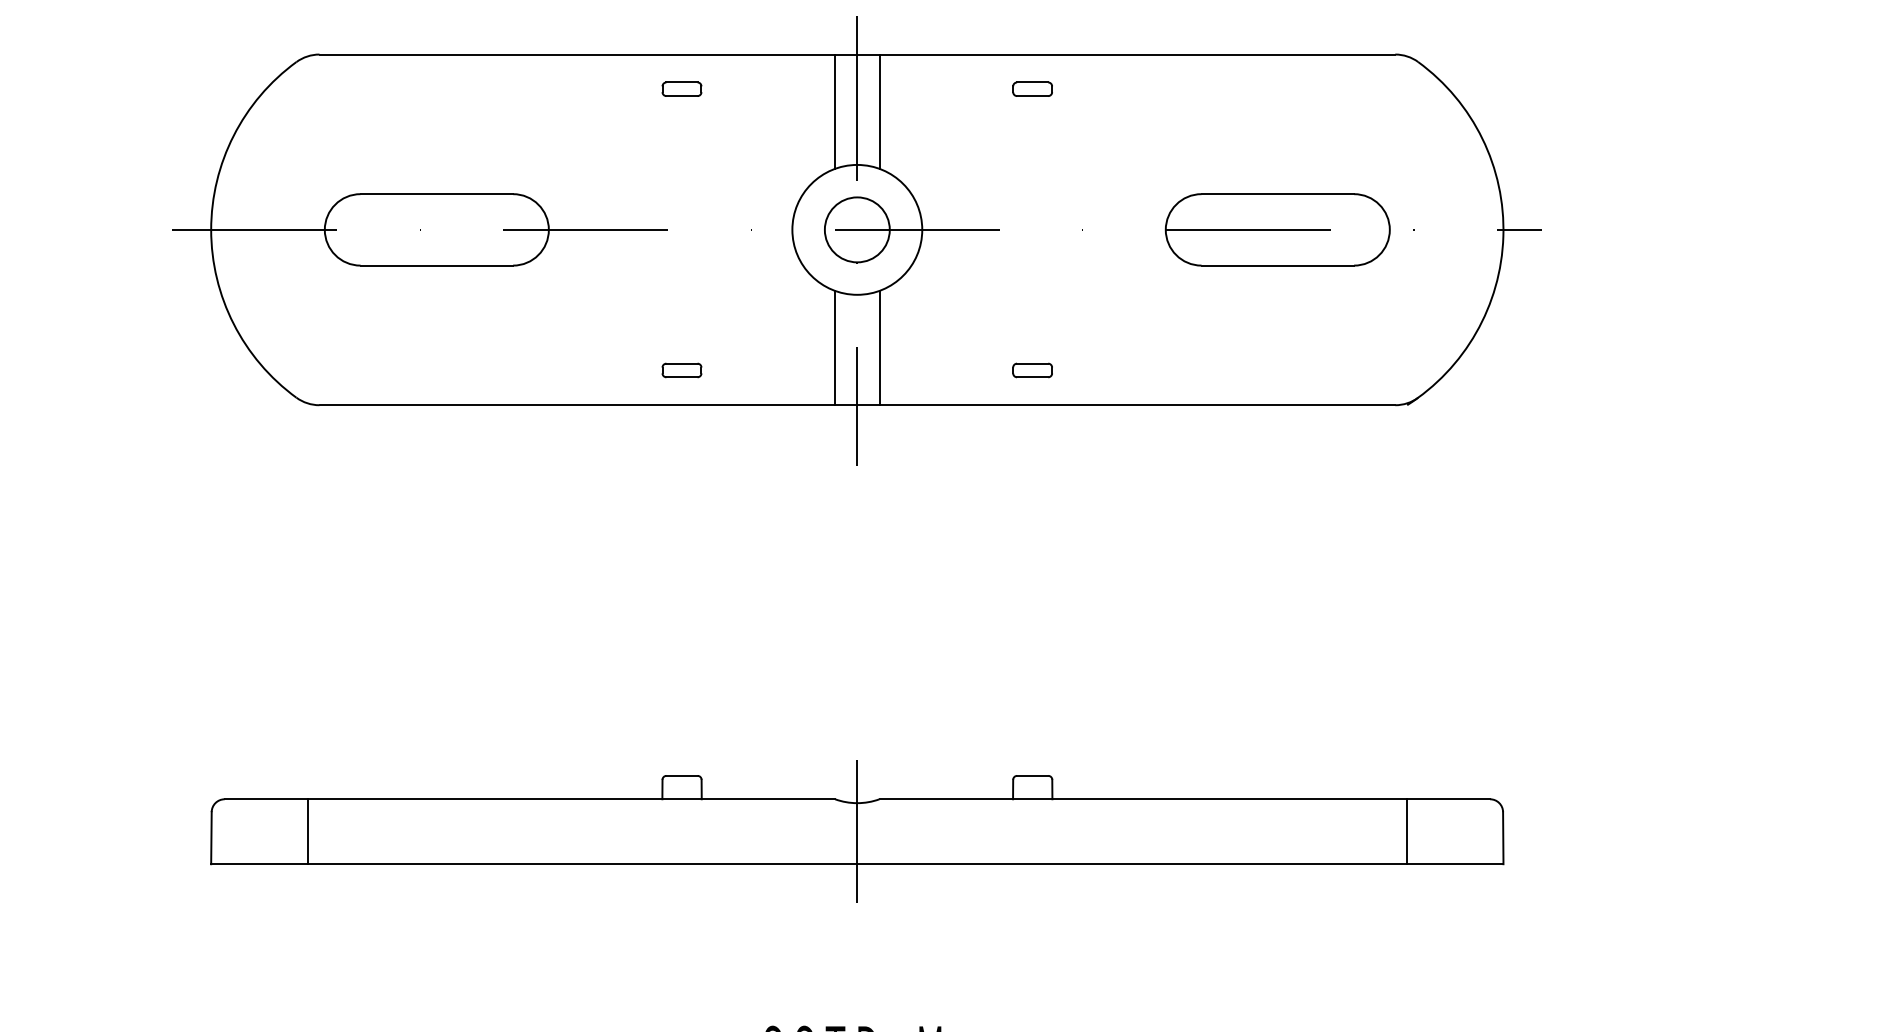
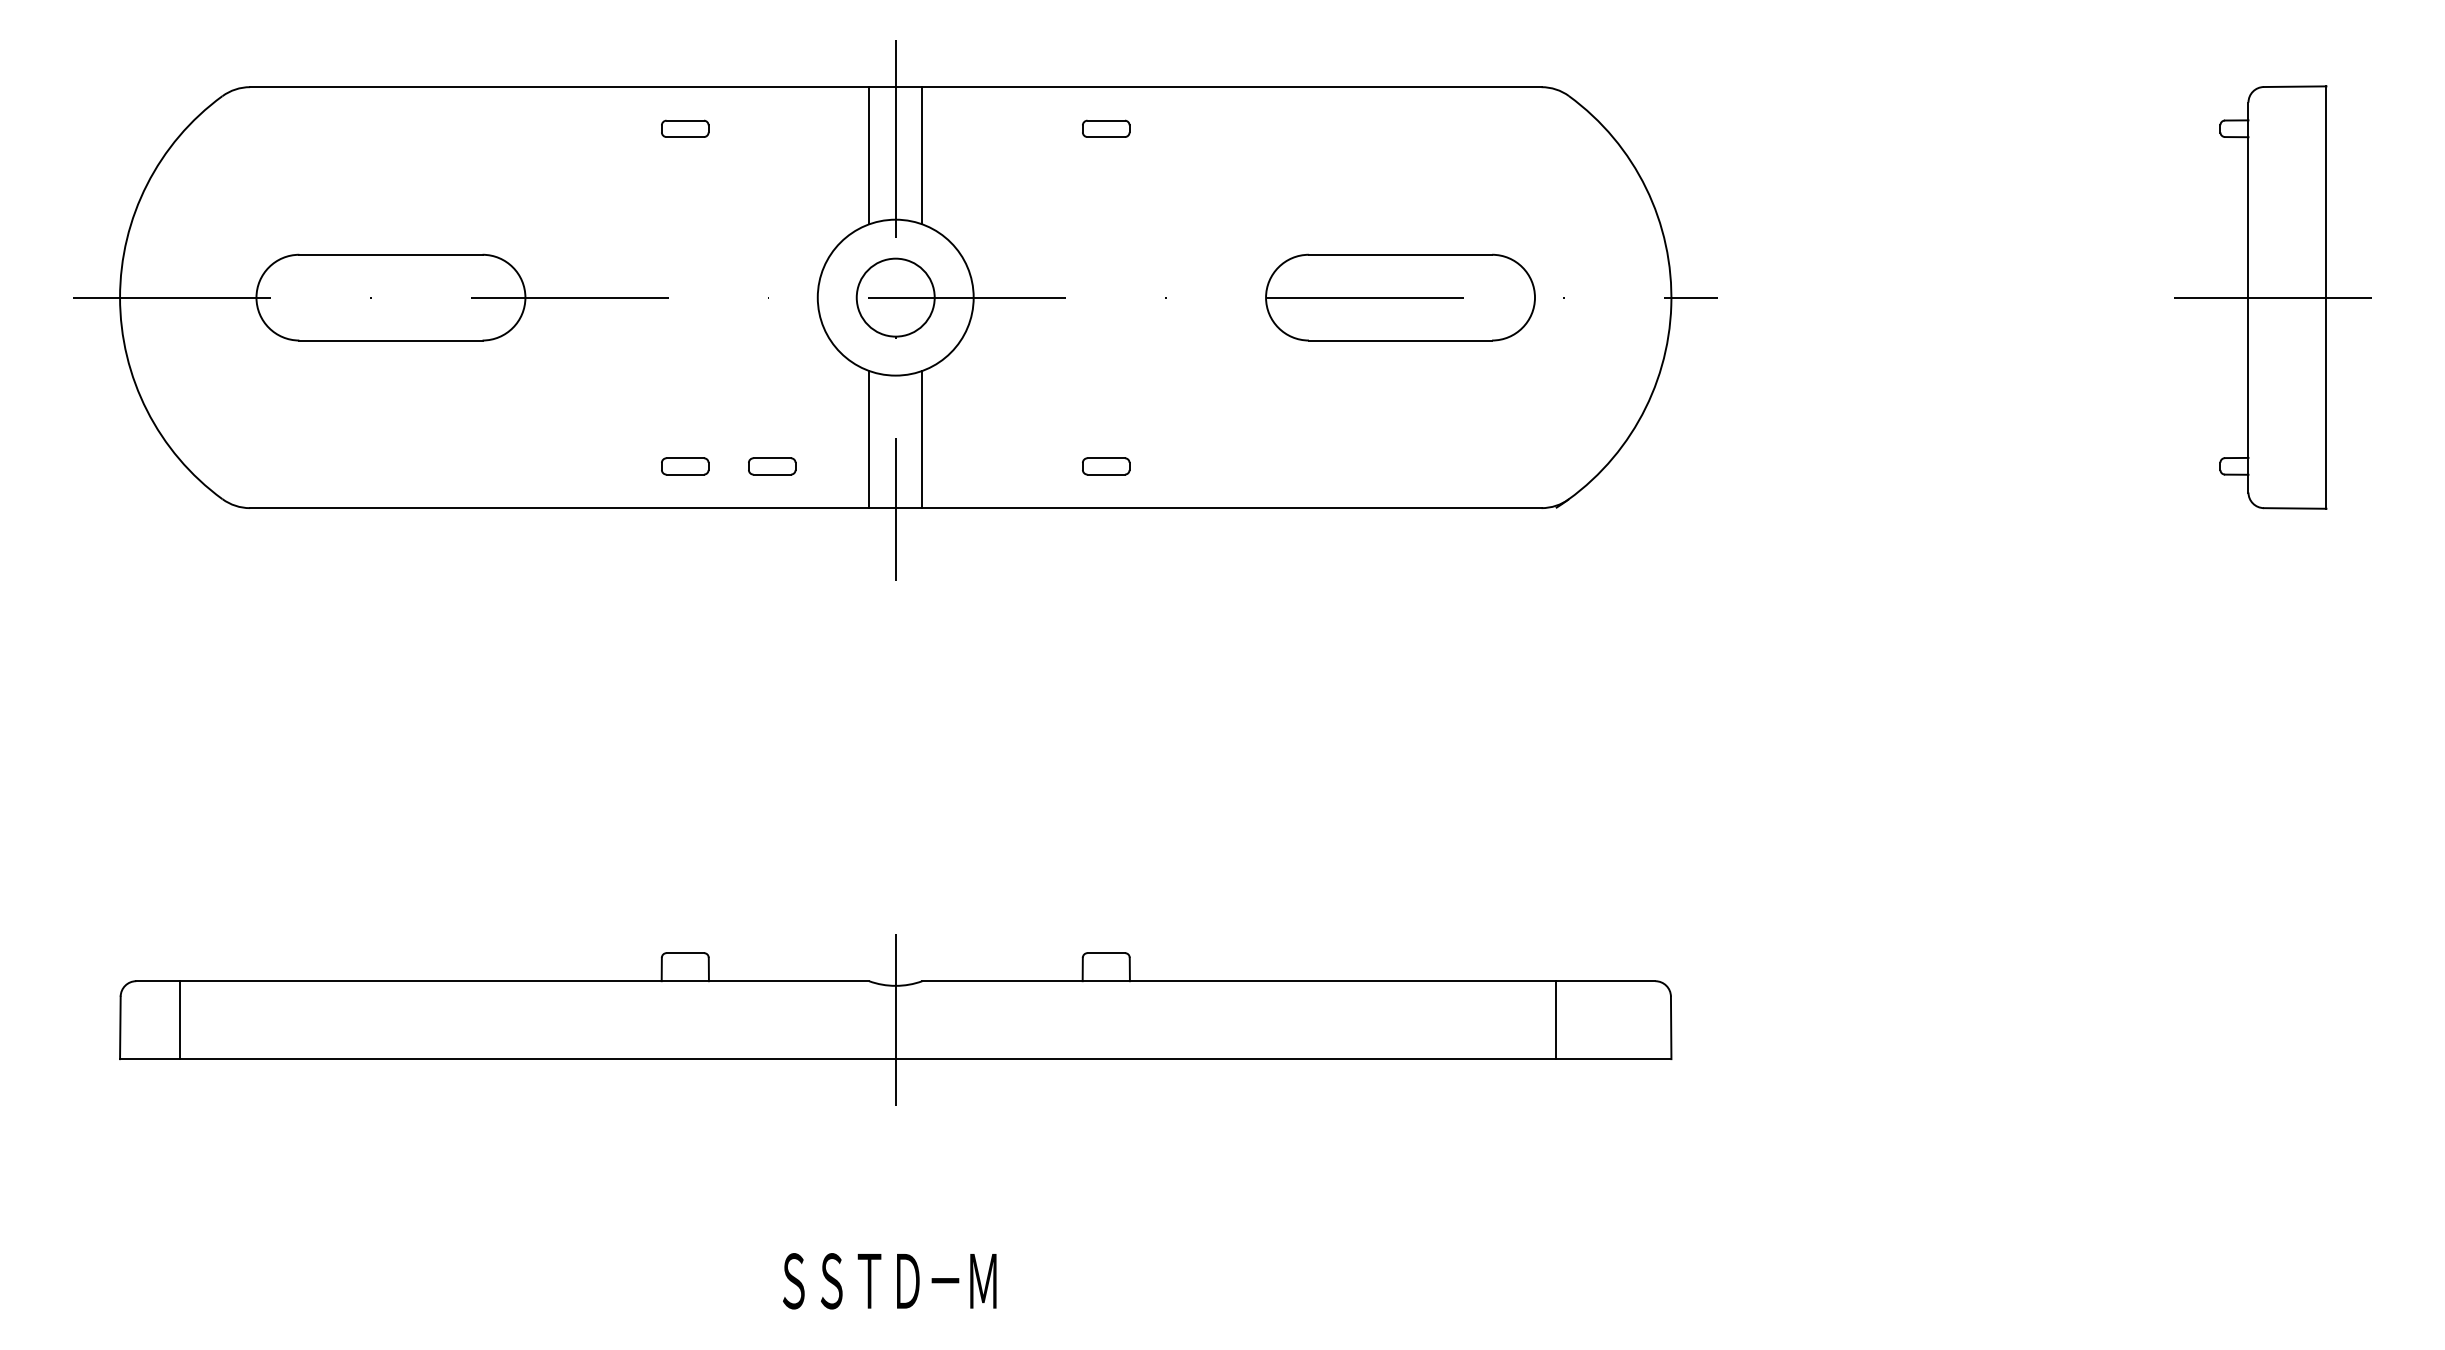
part: (754, 370) -> (772, 466), added
line: (307, 832) -> (179, 1020), moved

